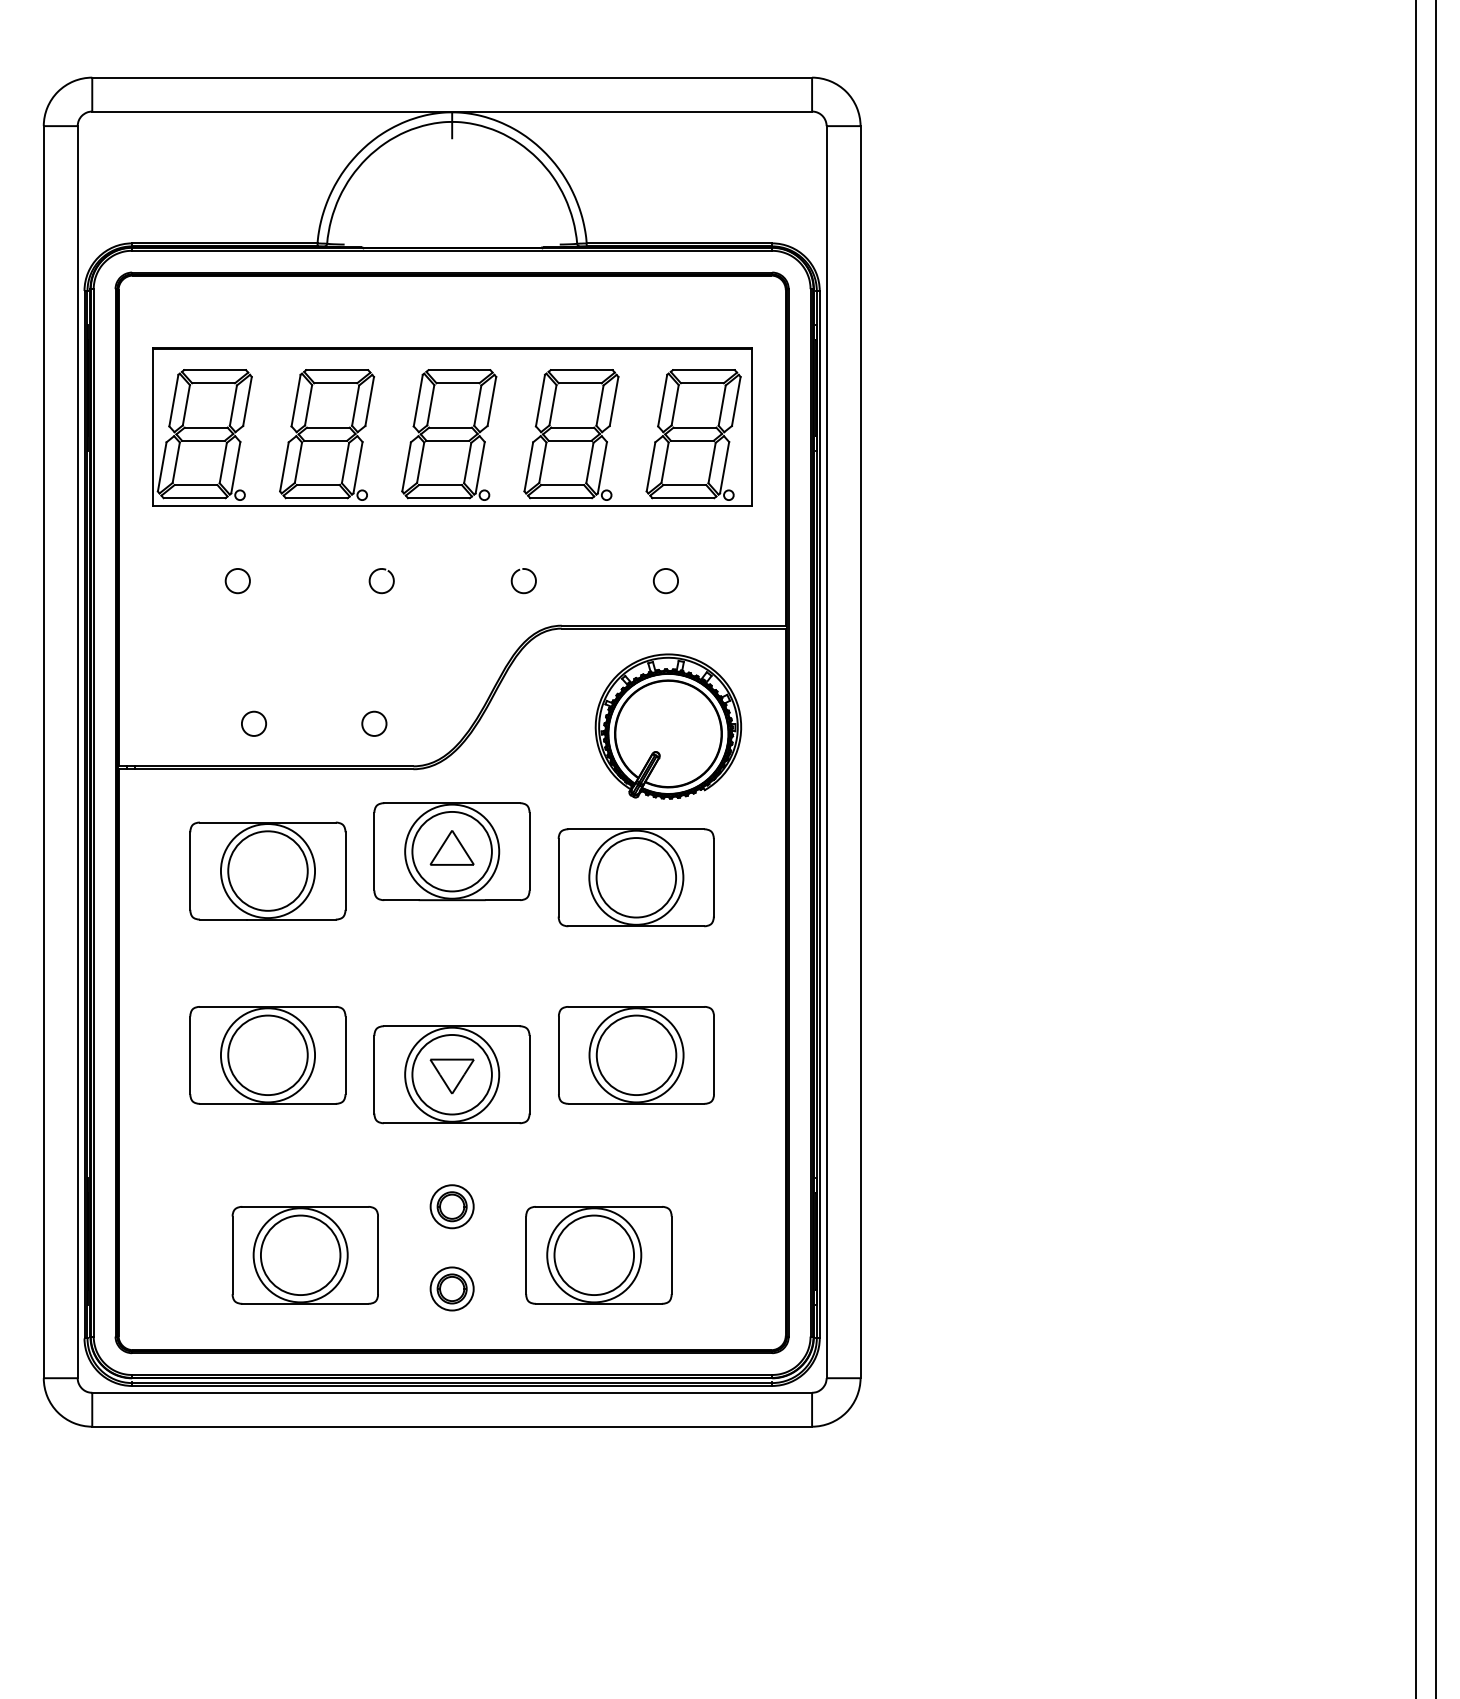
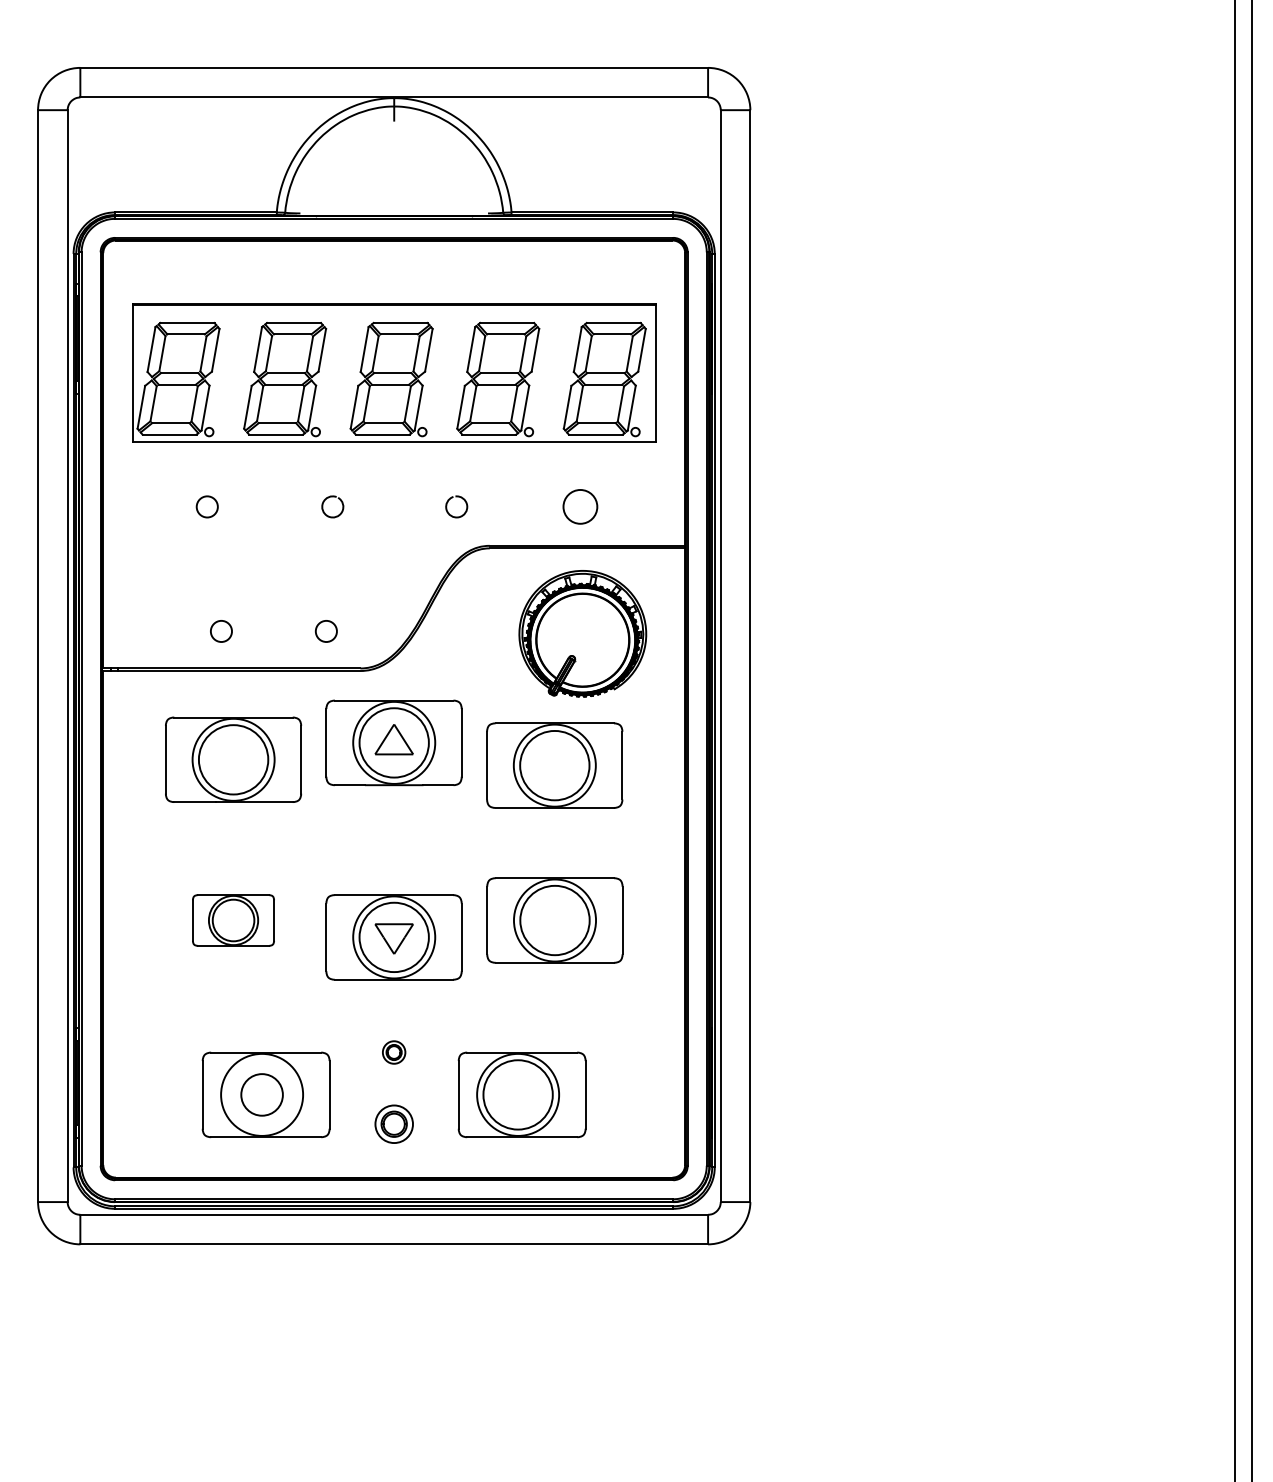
circle: (665, 580) -> (580, 506), size x1.6
part: (267, 1055) -> (233, 920), size x0.6
part: (451, 1206) -> (393, 1052), size x0.6
circle: (299, 1254) -> (261, 1094), size x0.6

